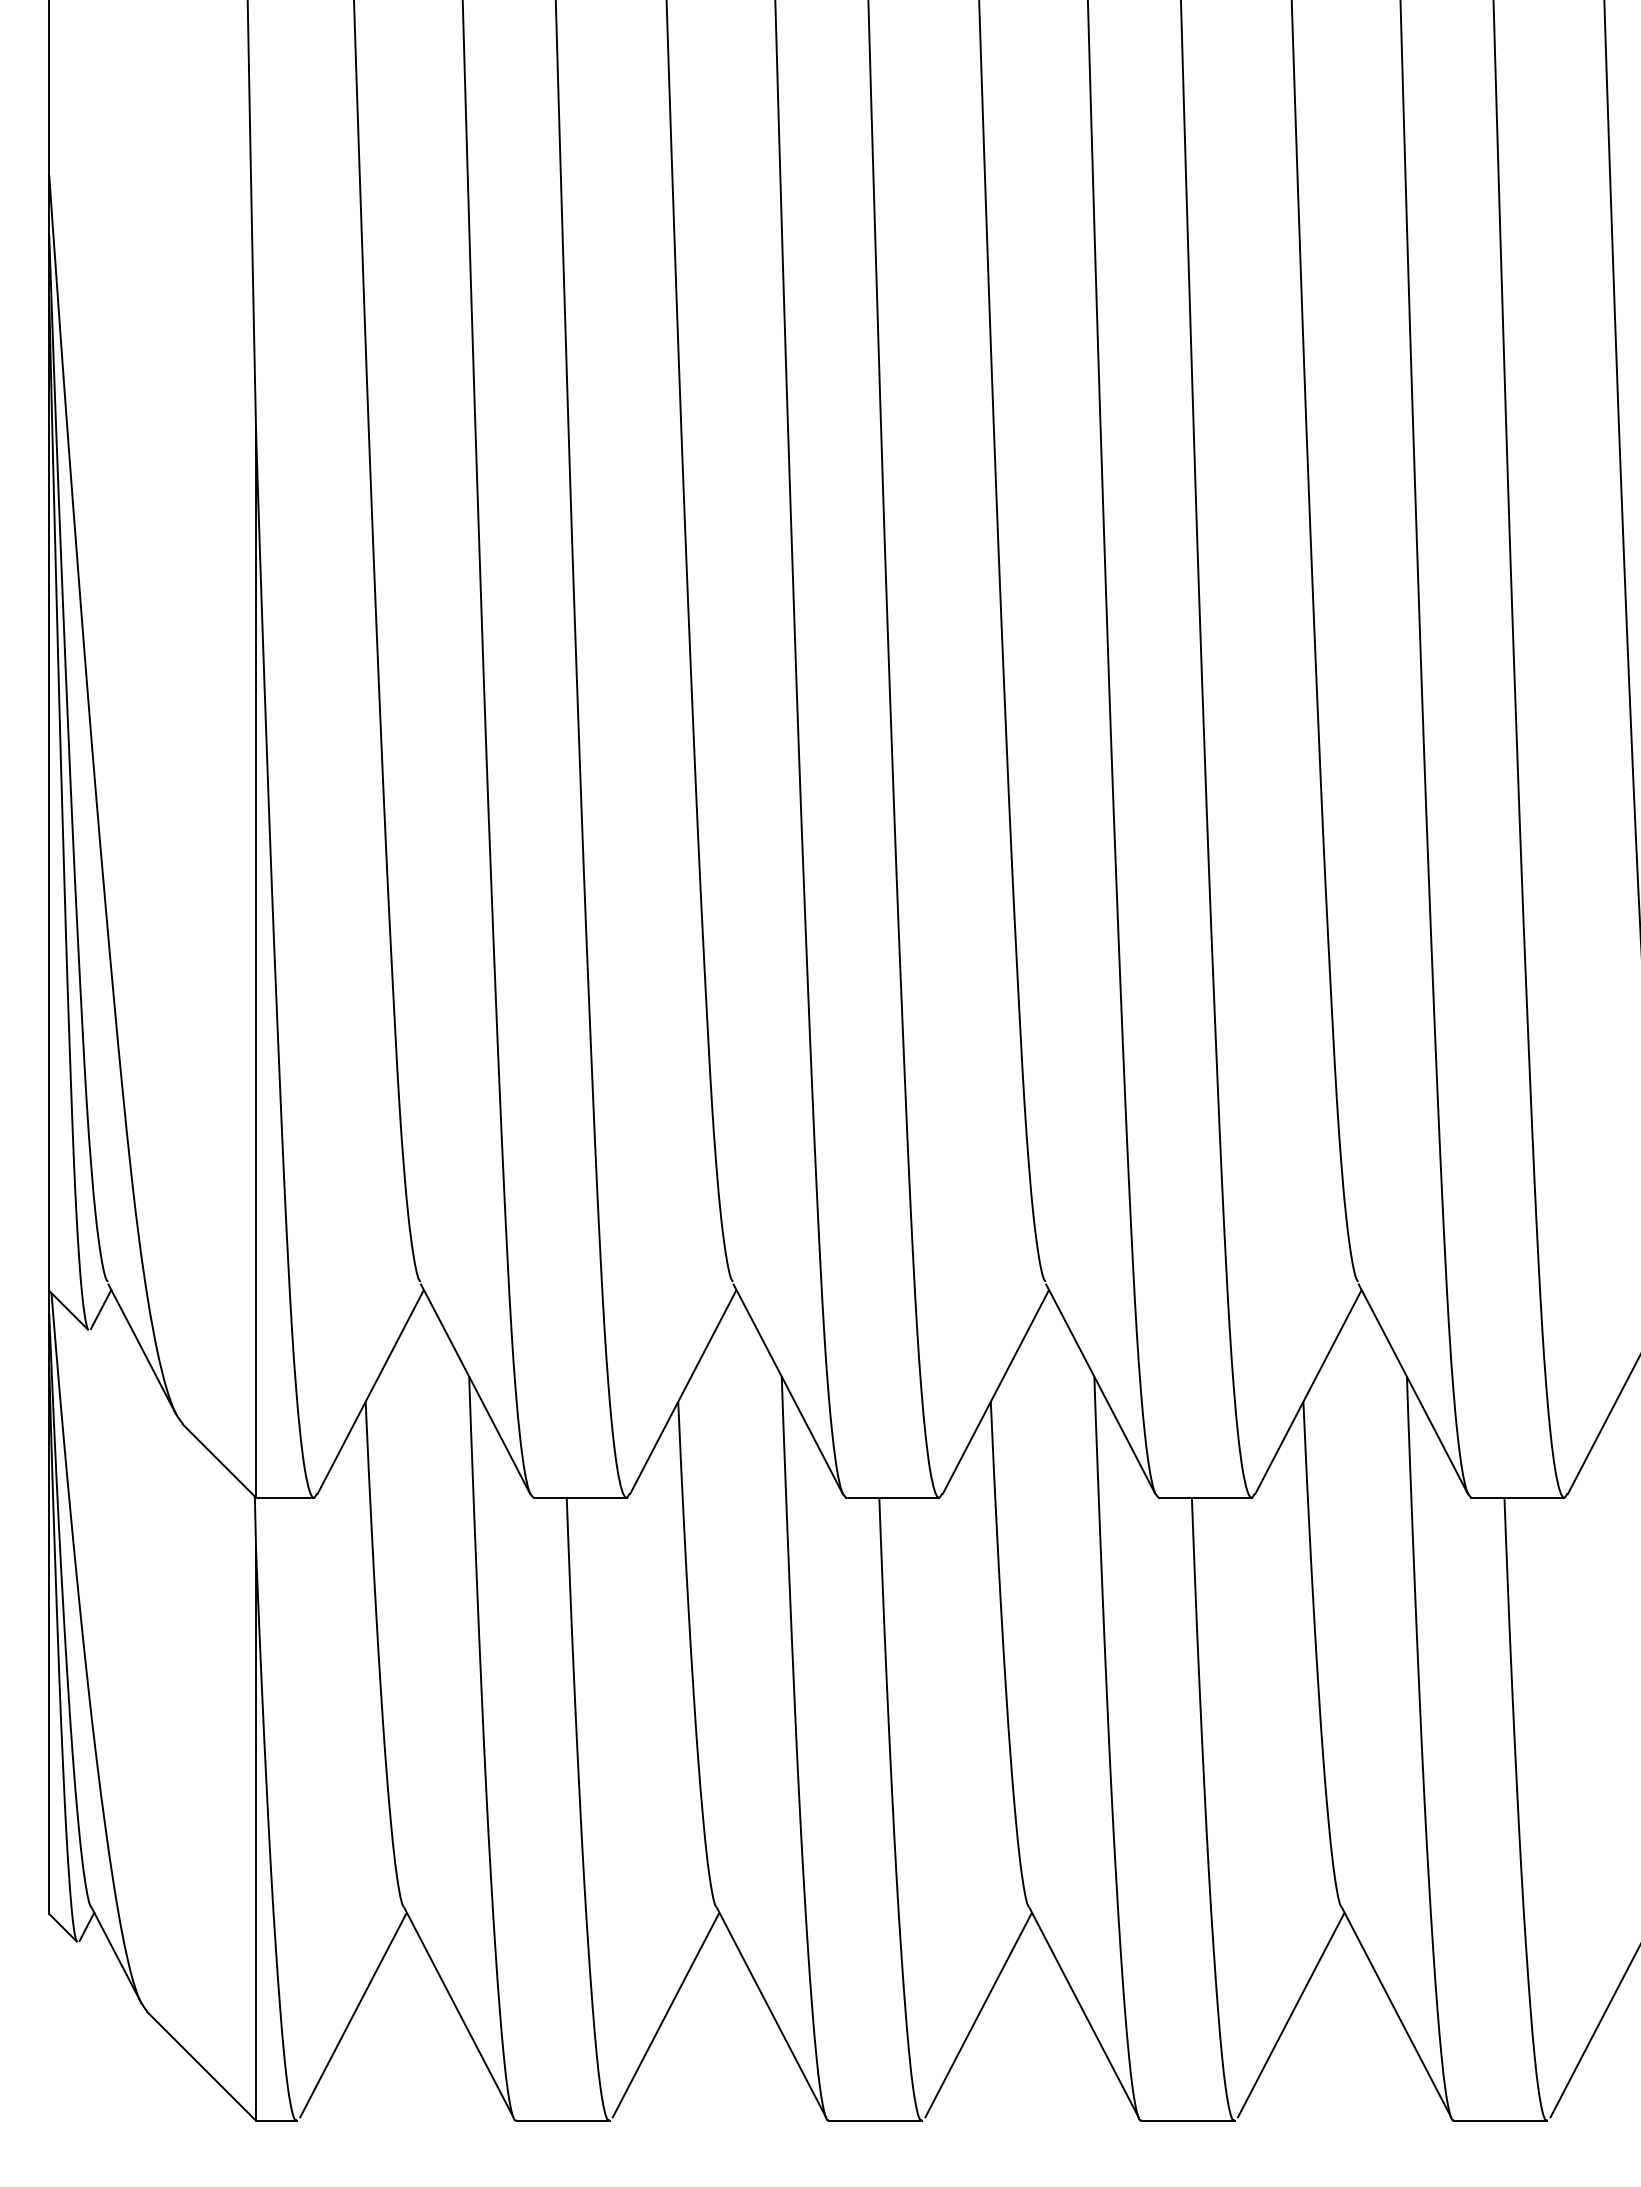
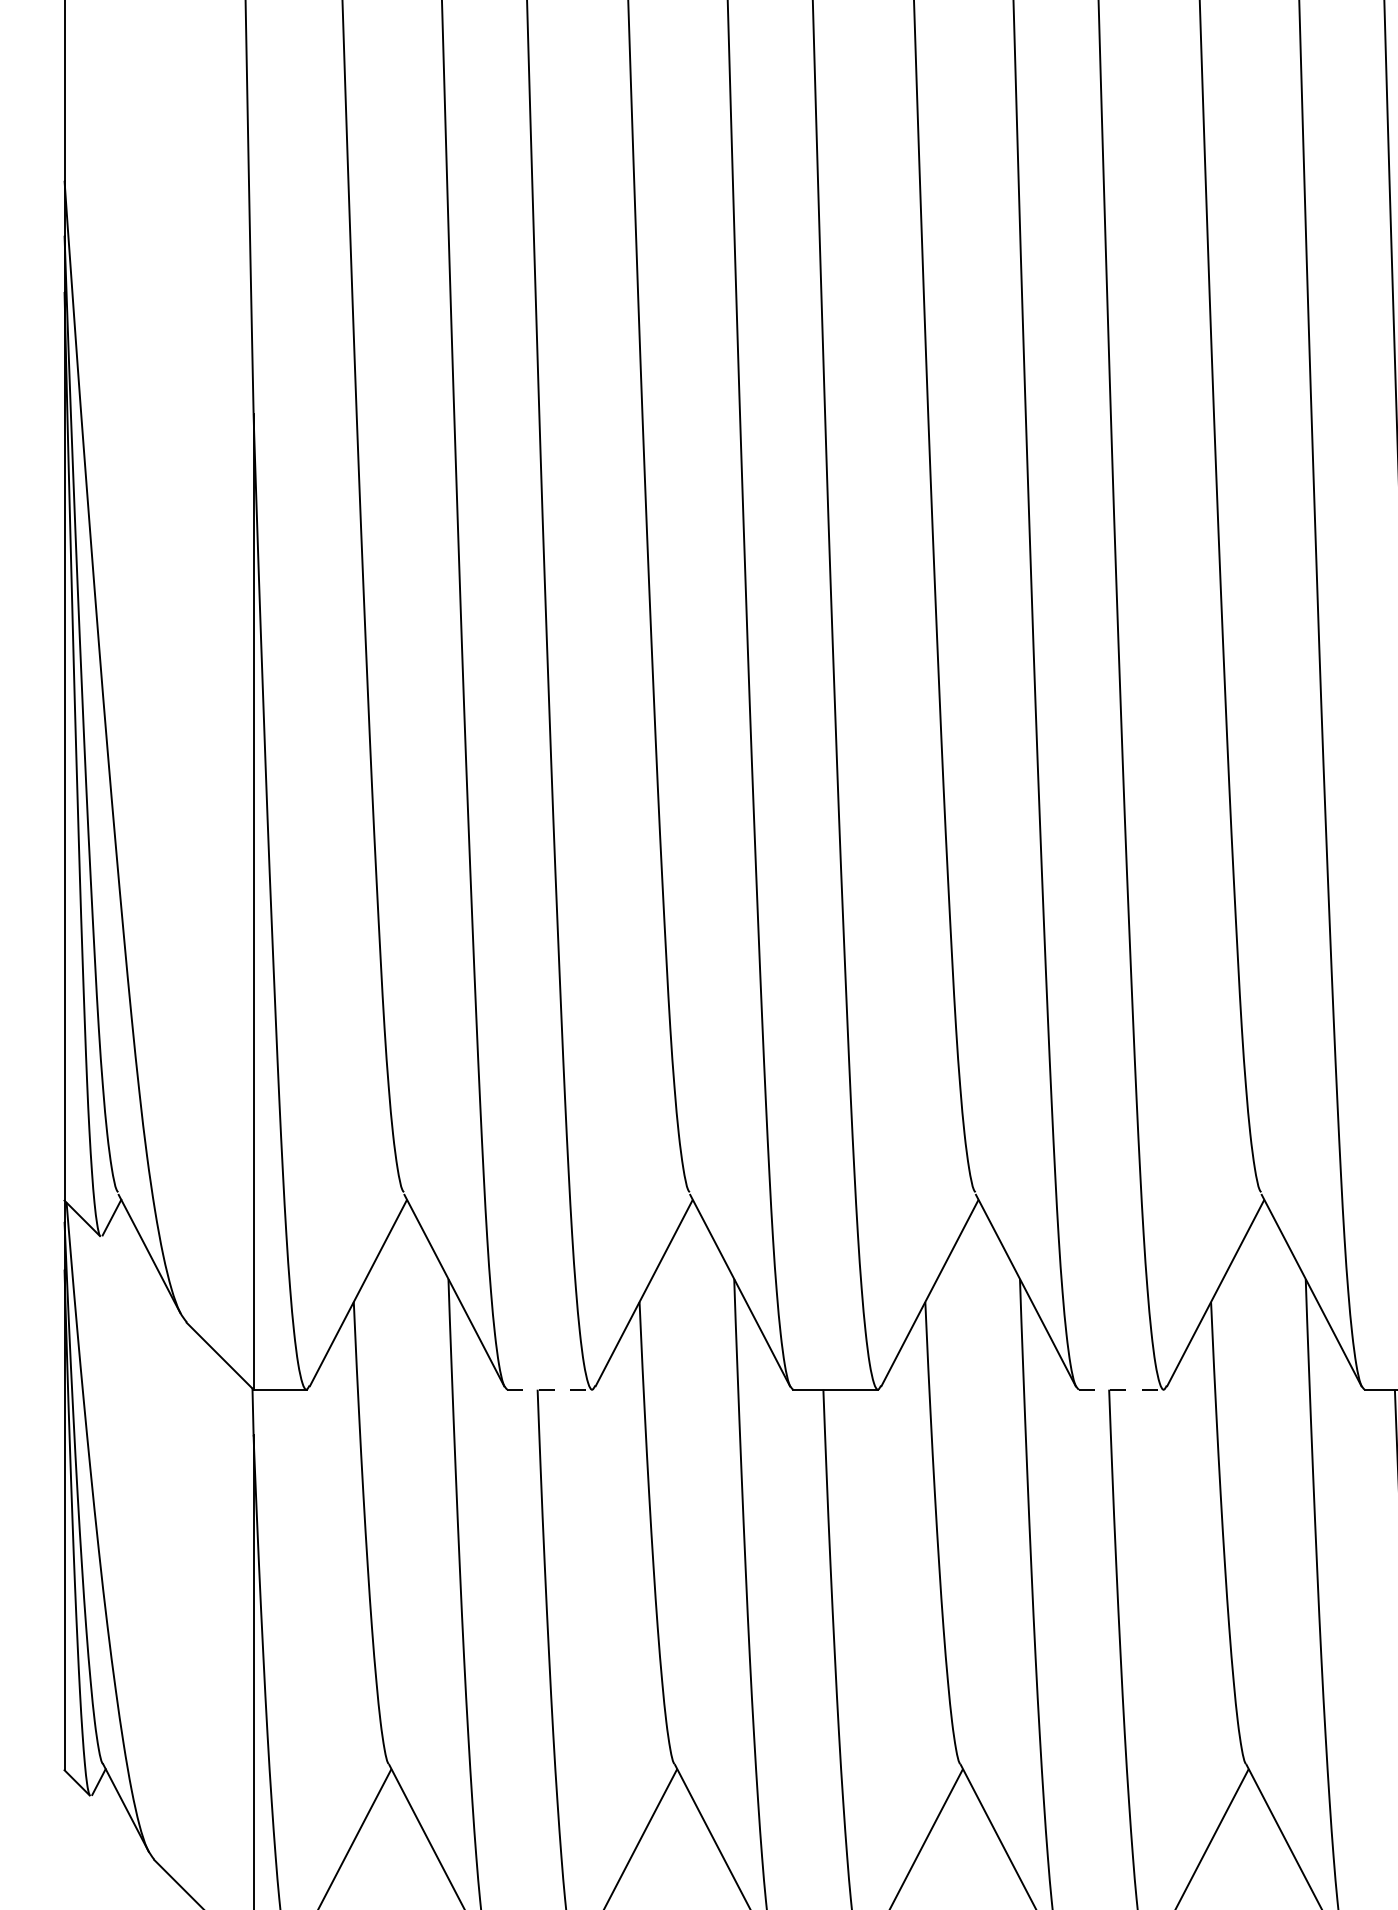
line: (580, 1497) -> (550, 1389), solid -> dashed
line: (1205, 1497) -> (1121, 1389), solid -> dashed

